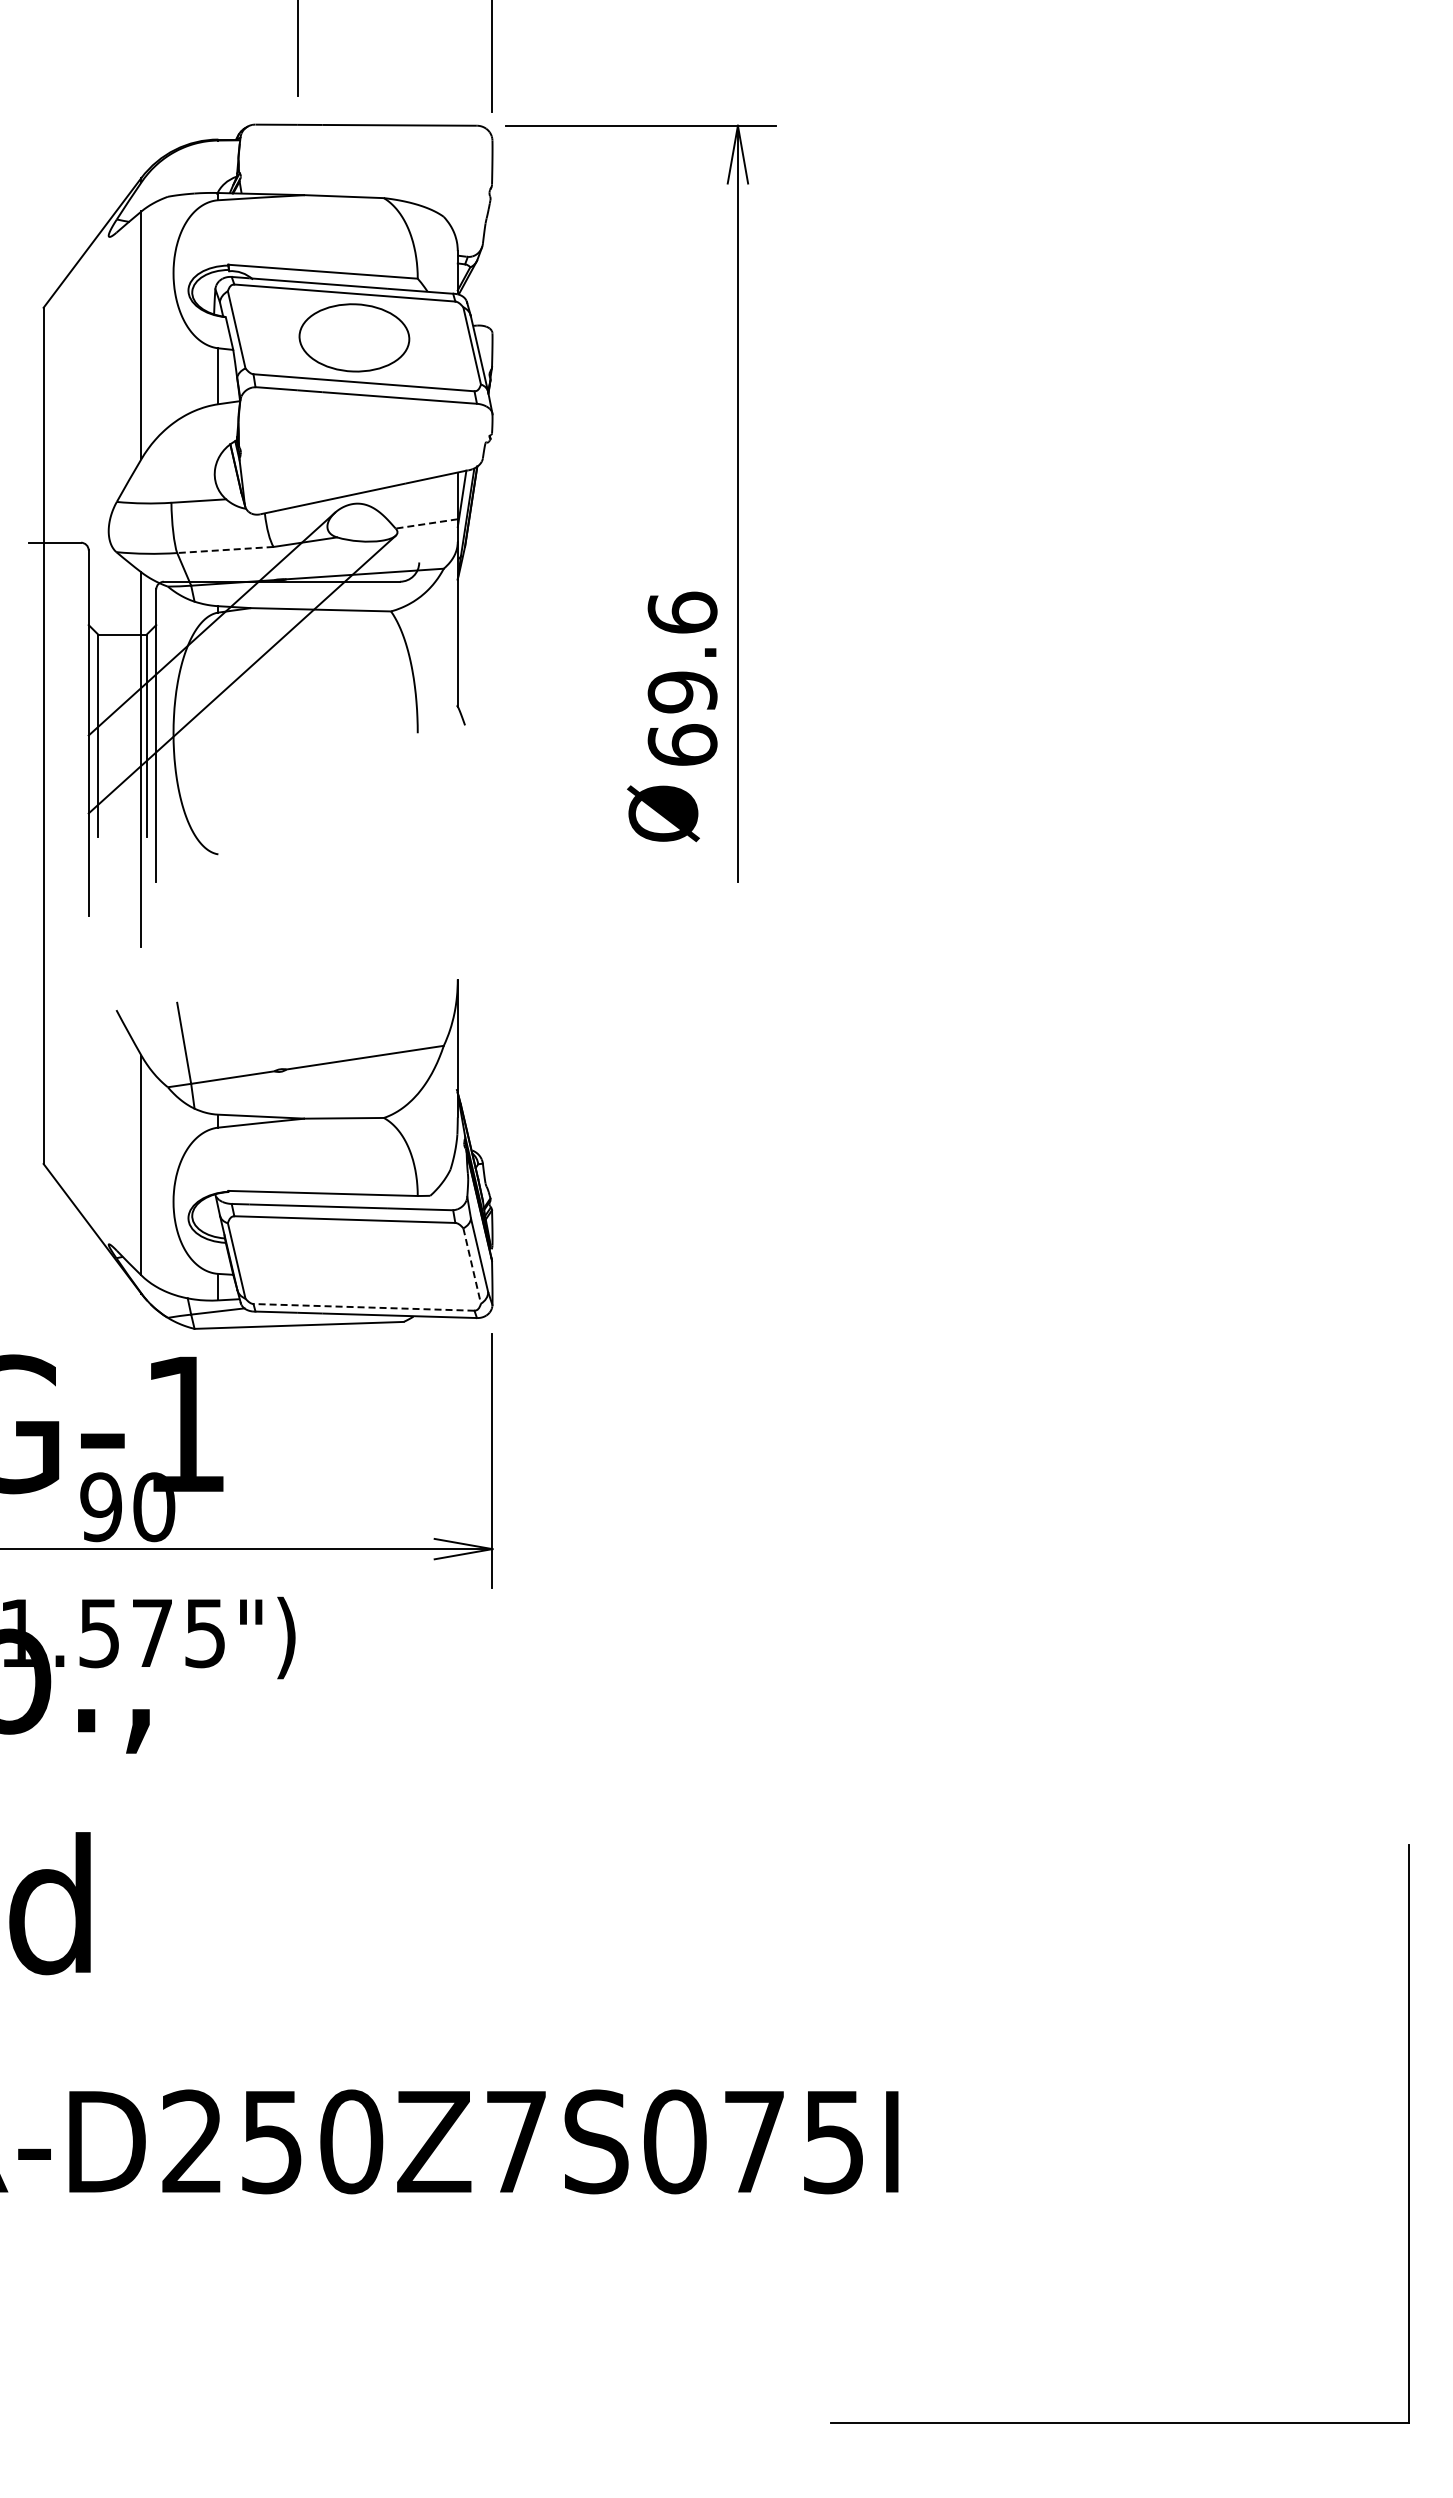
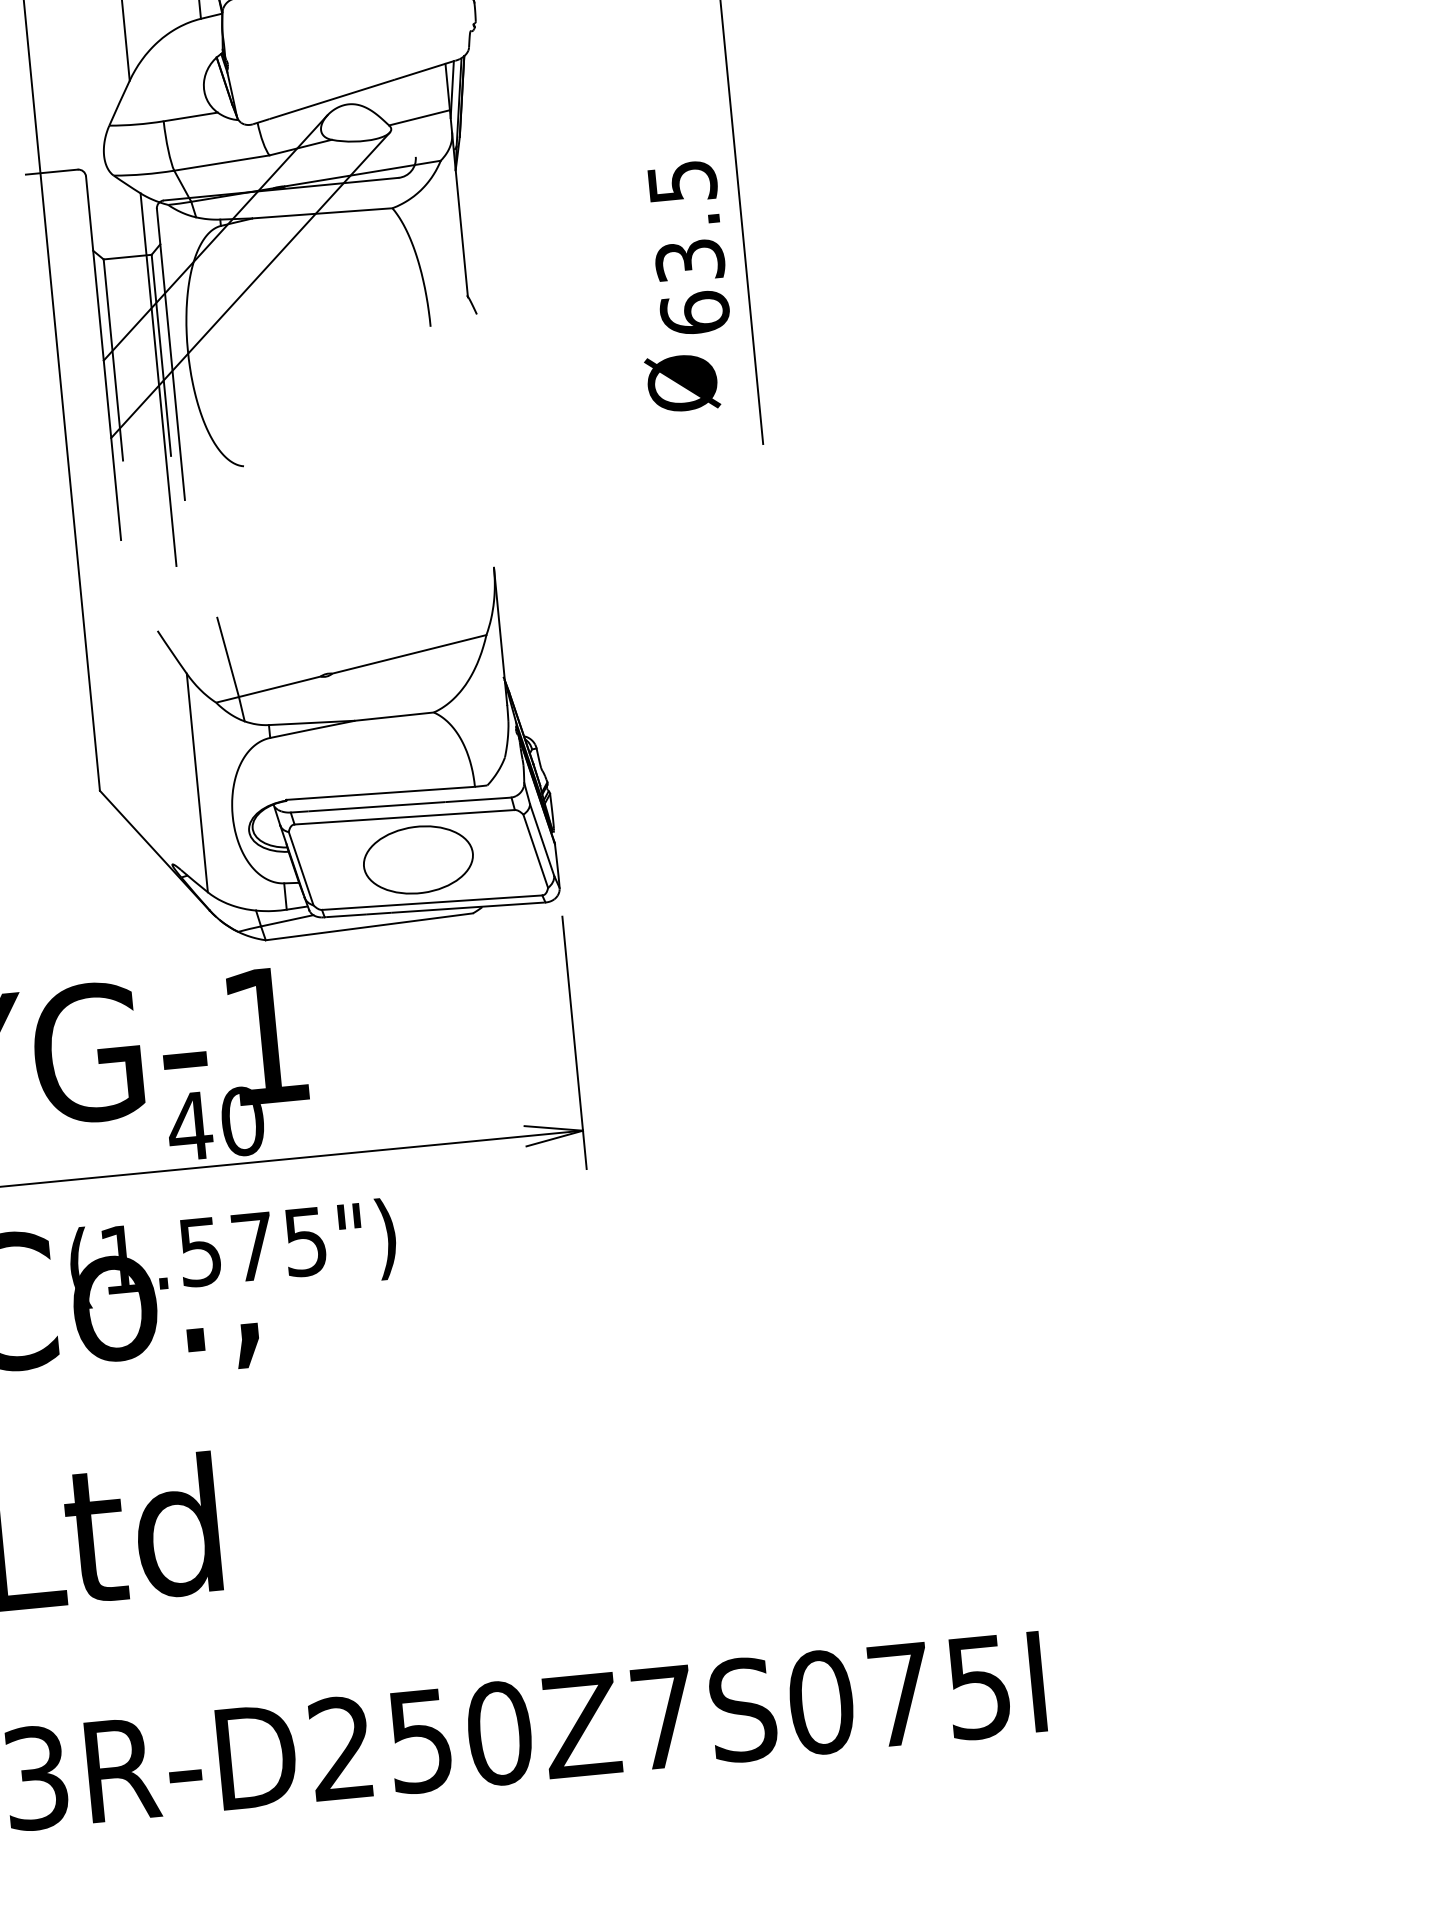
line: (426, 523) -> (419, 117), dashed -> solid
line: (224, 550) -> (221, 163), dashed -> solid
text: (682, 652) -> (686, 221), 69.6 -> 63.5
part: (354, 1263) -> (418, 859), added
line: (472, 1266) -> (536, 851), dashed -> solid
line: (364, 1307) -> (432, 902), dashed -> solid
text: (101, 1507) -> (190, 1126), 90 -> 40

